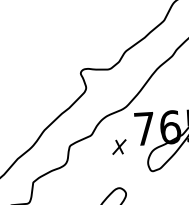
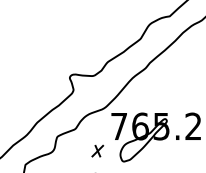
part: (119, 146) -> (97, 150), moved

